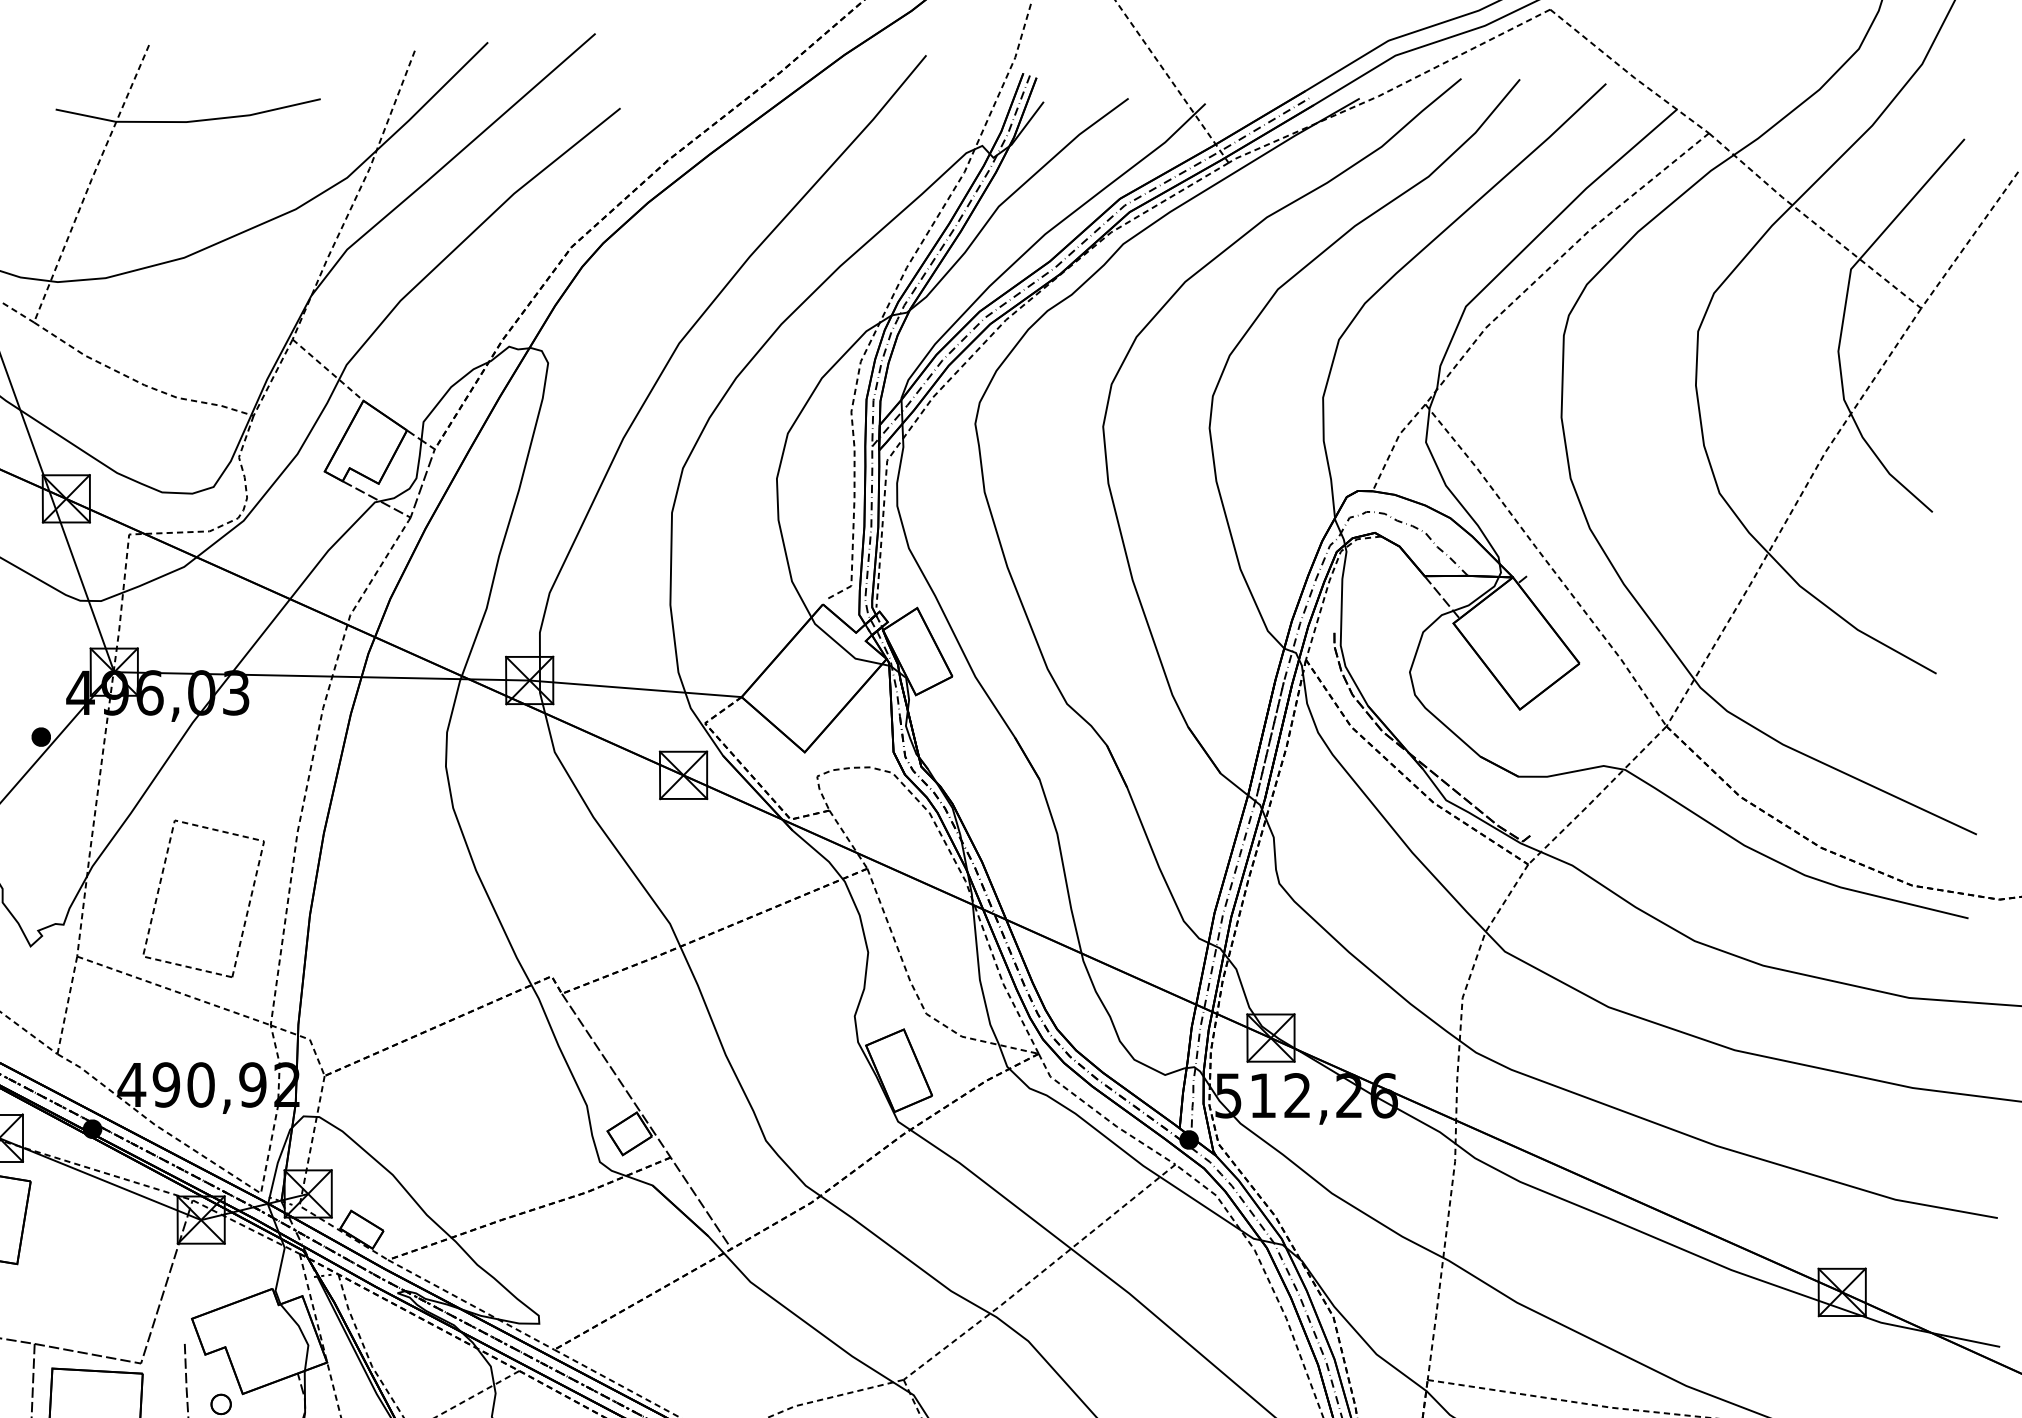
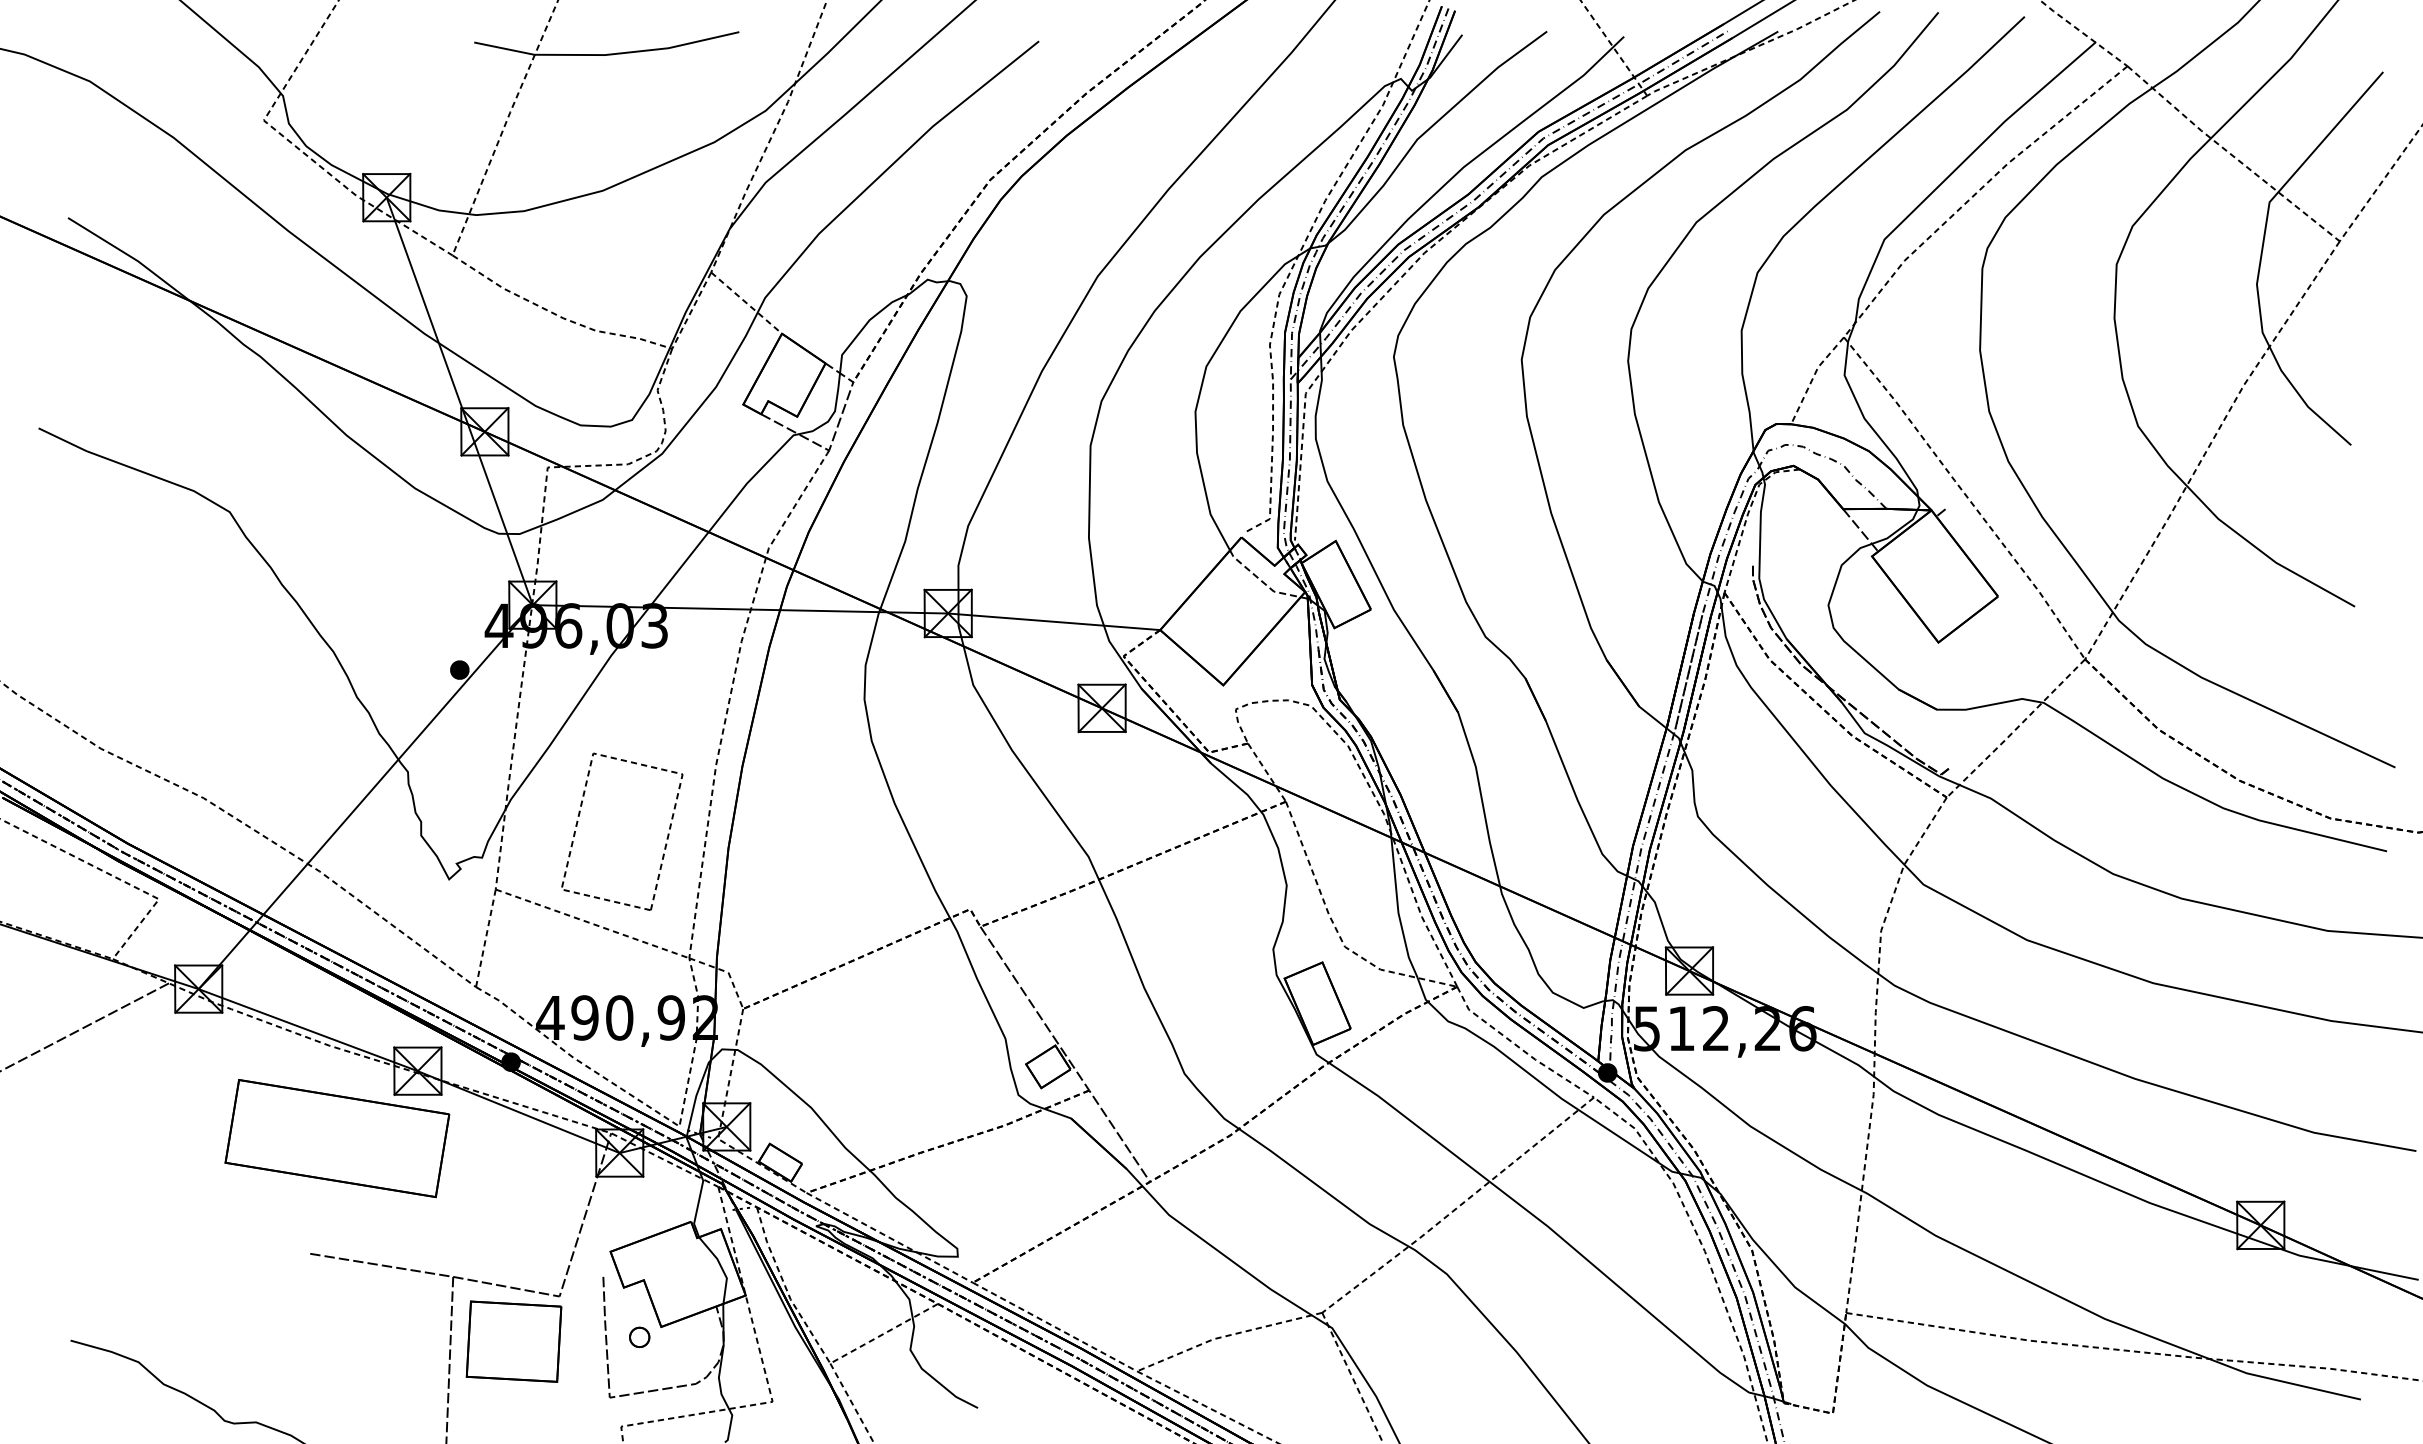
line: (842, 647) -> (1261, 580), solid -> dashed

